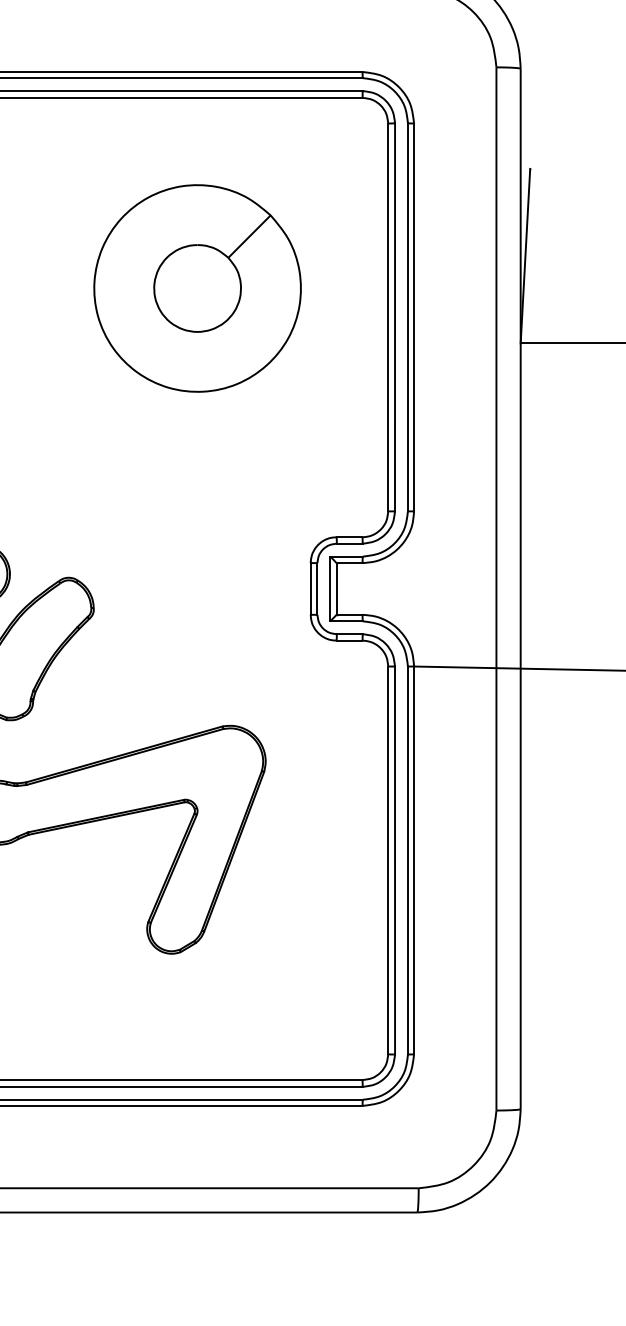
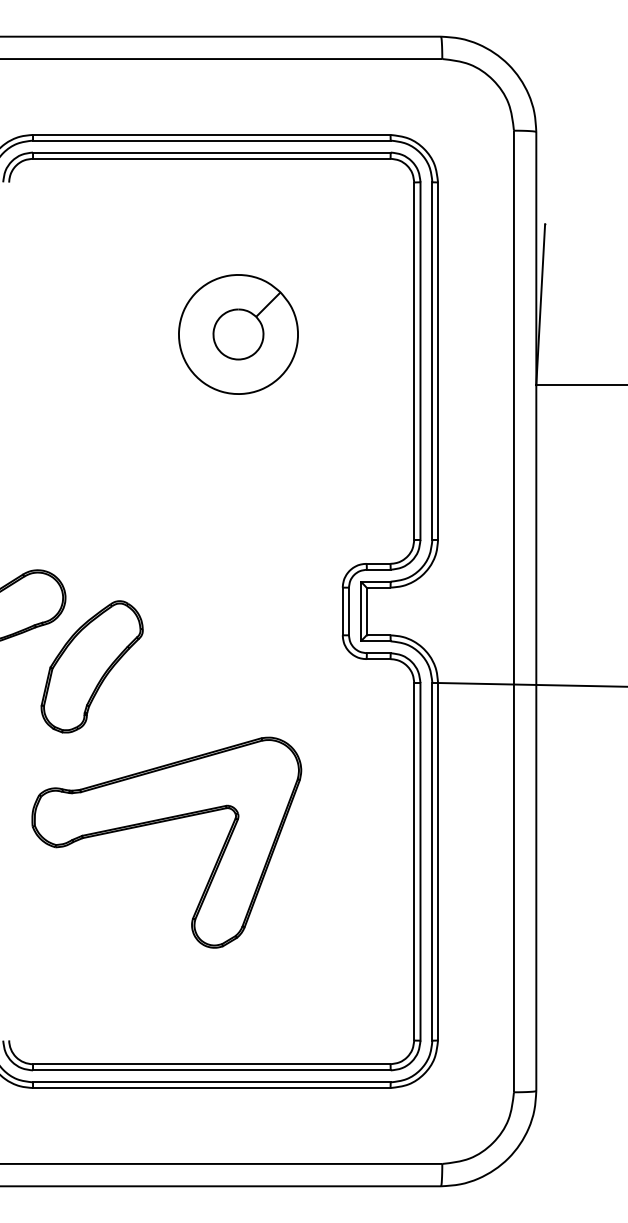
part: (197, 288) -> (238, 334), size x0.62

